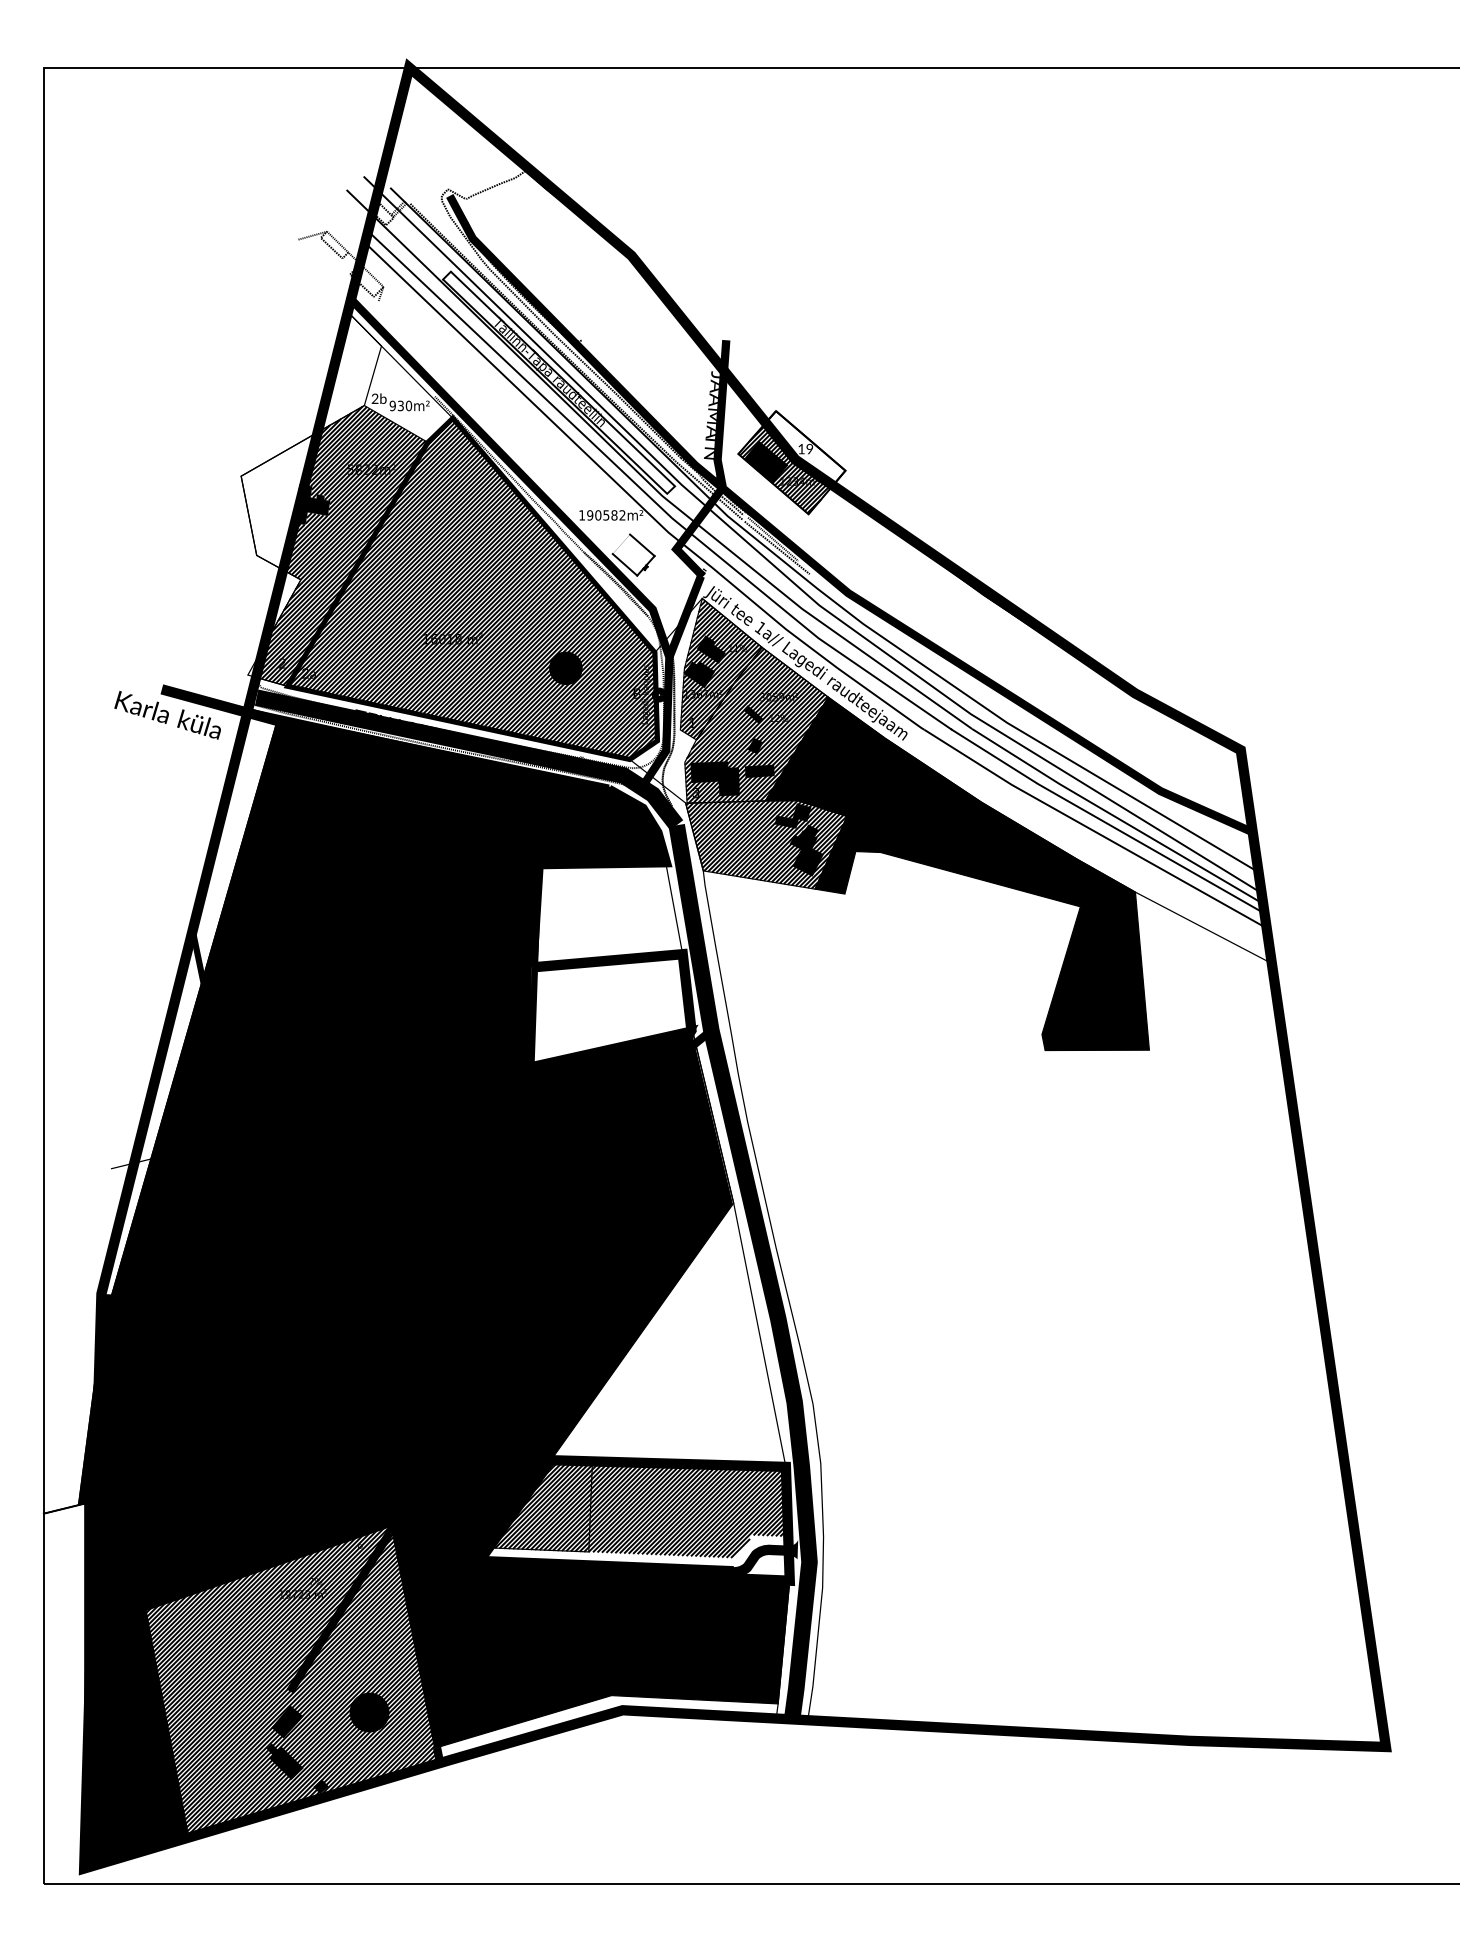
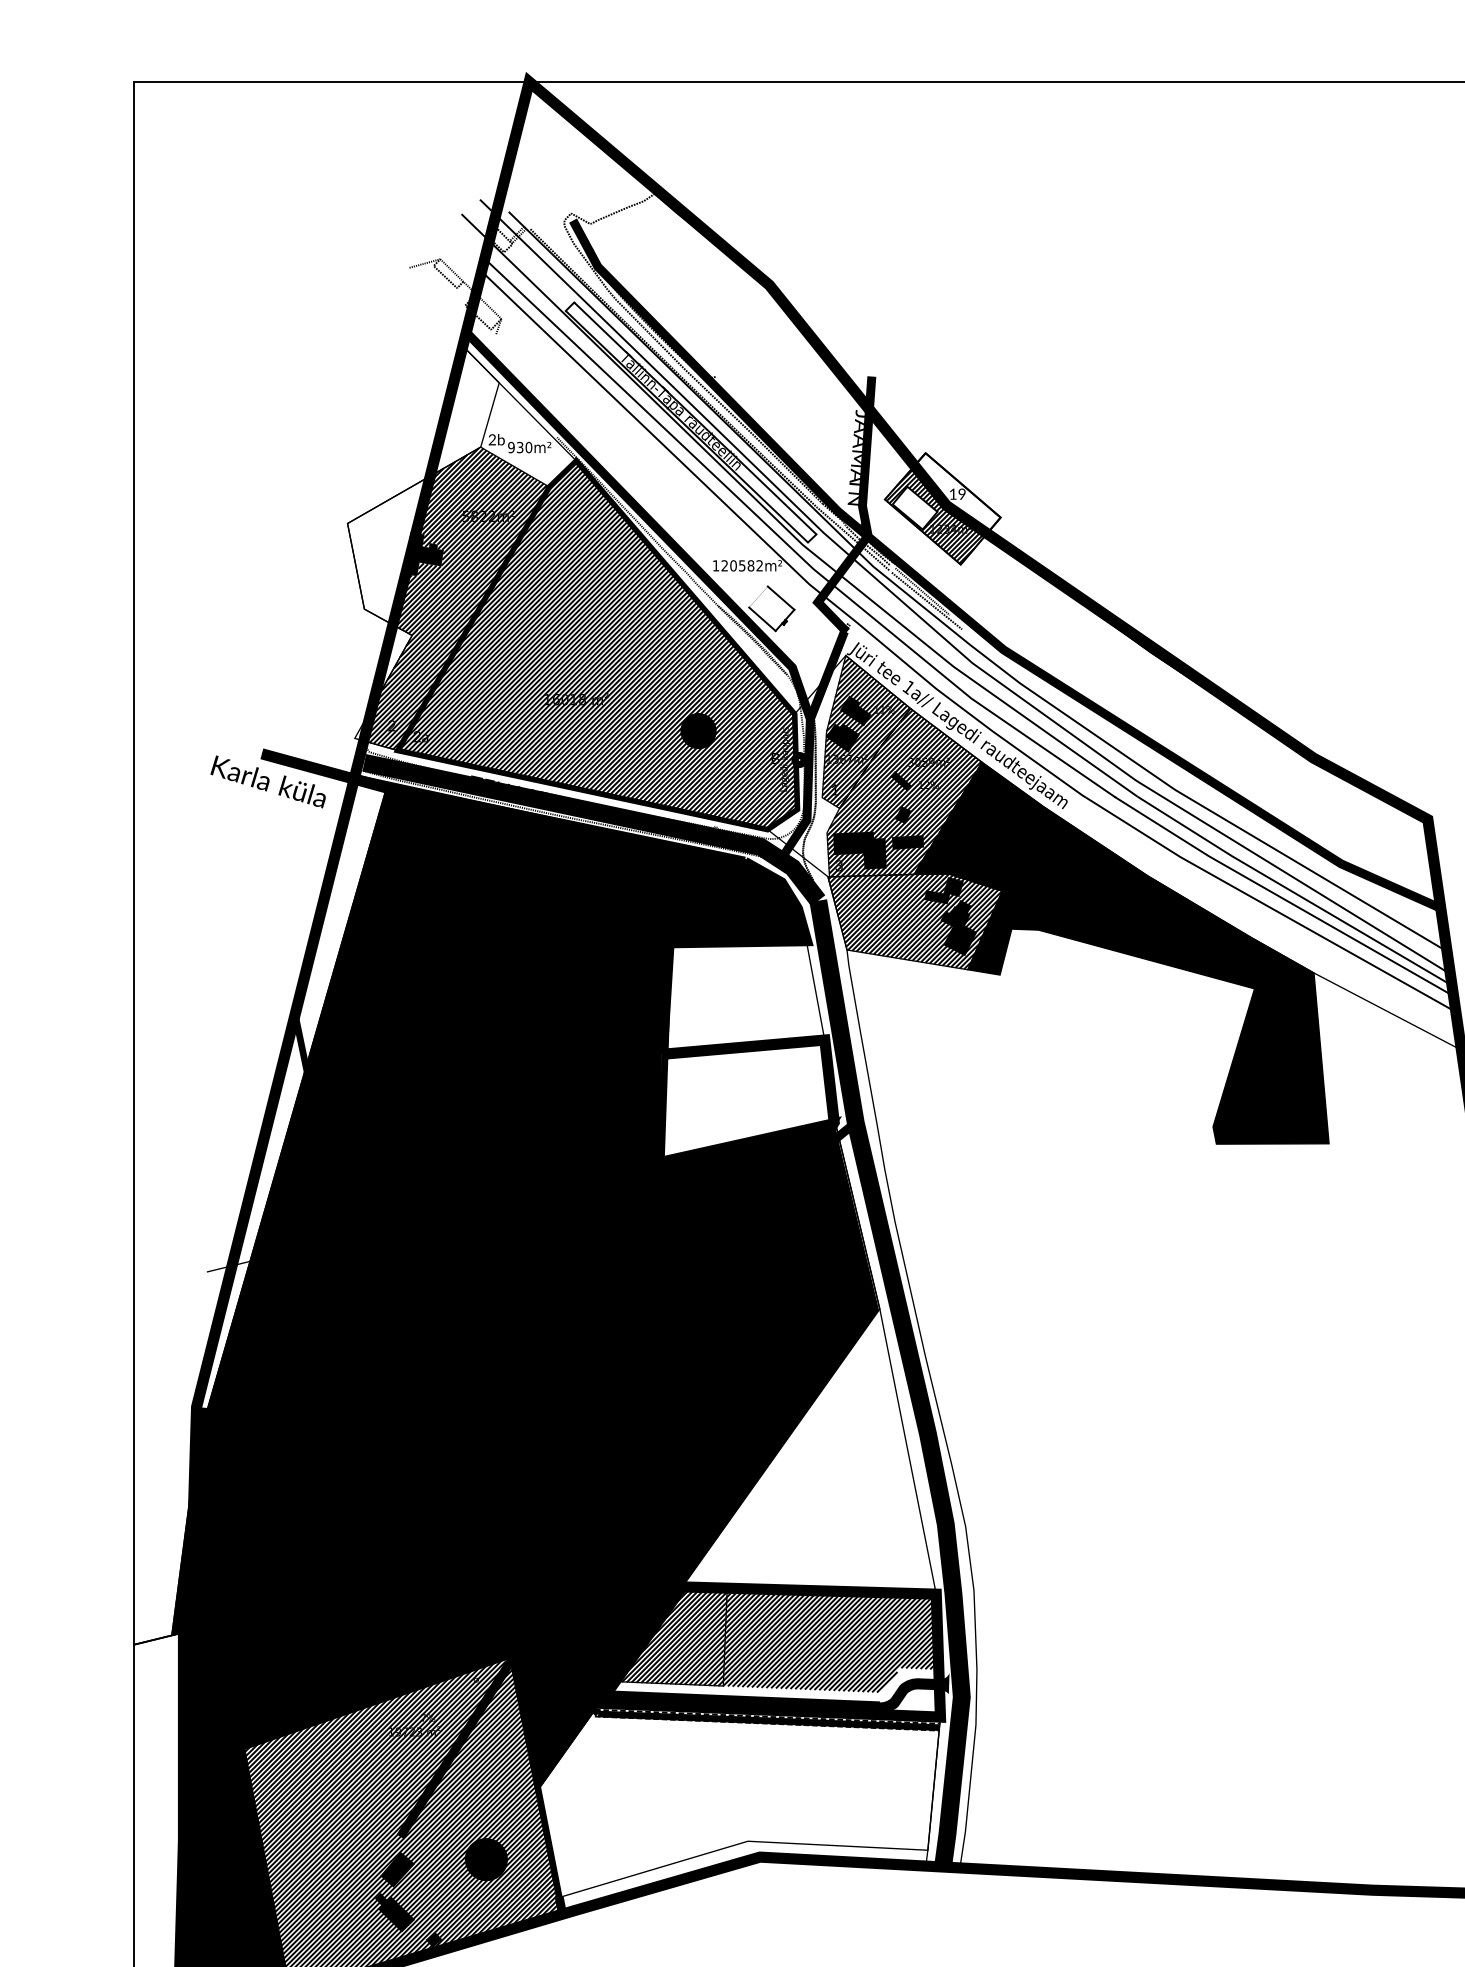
fill: (766, 461) -> (915, 507), removed
text: (590, 515) -> (725, 565), 190582m² -> 120582m²
fill: (603, 1657) -> (739, 1800), removed

